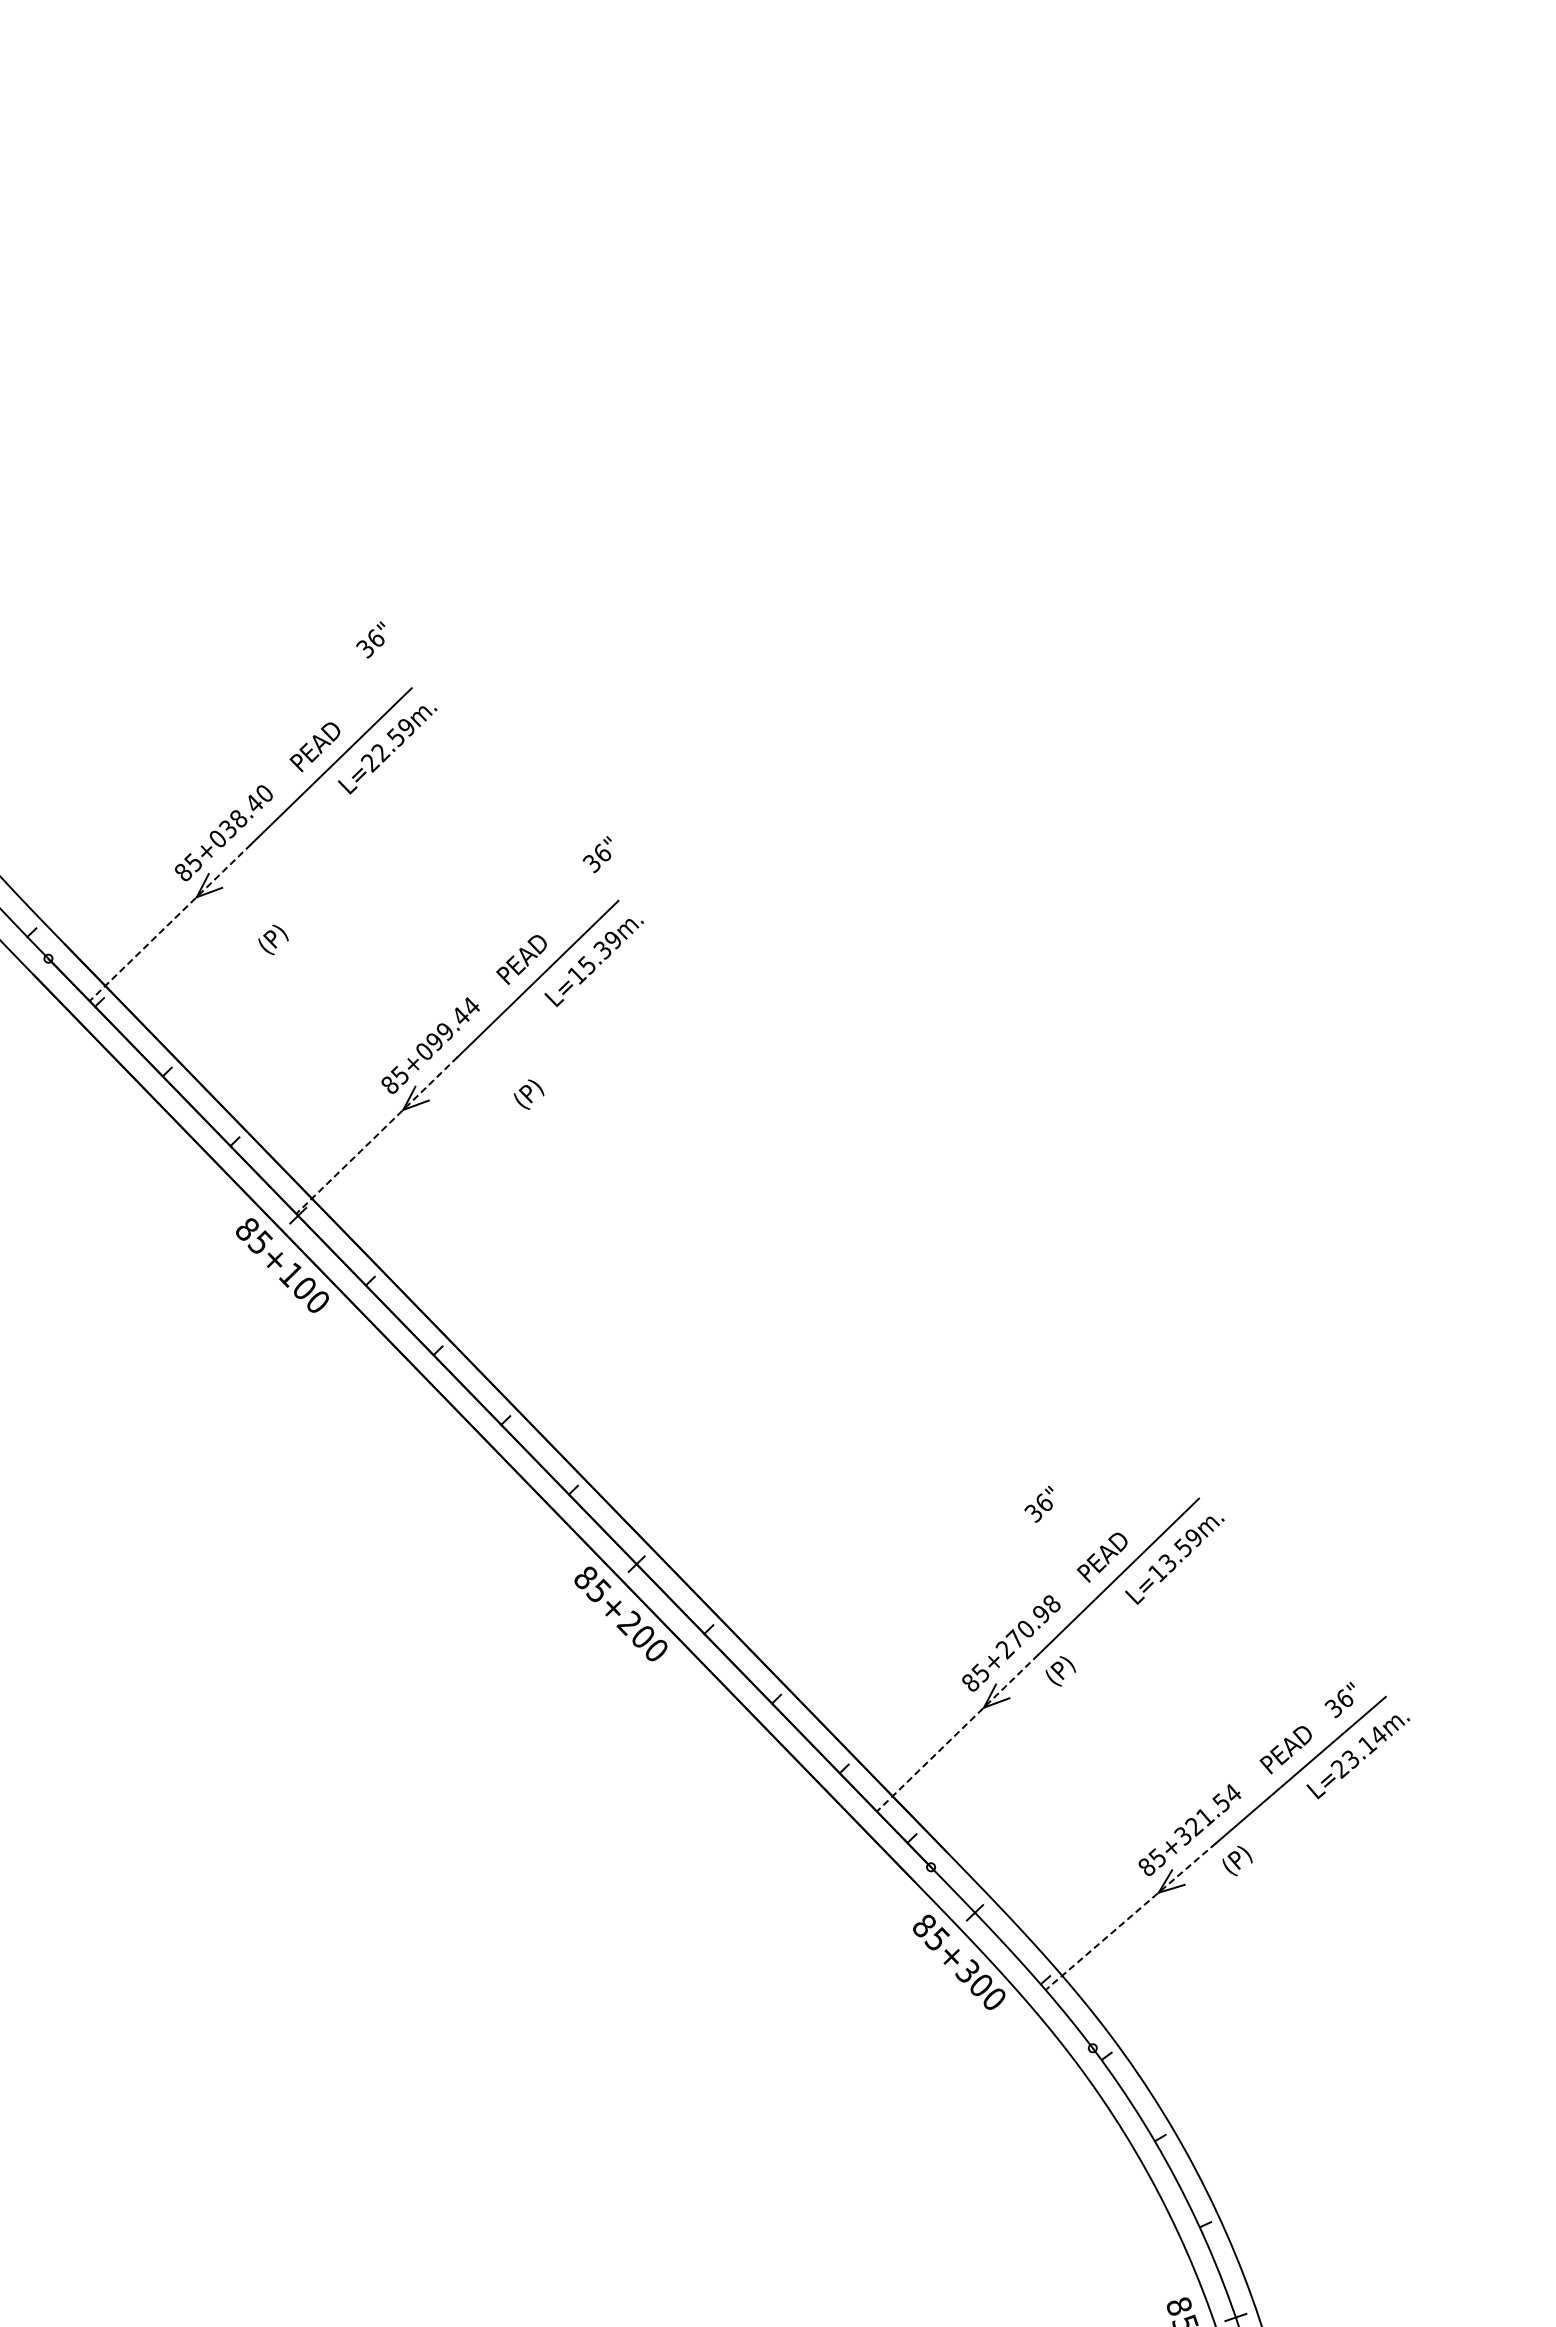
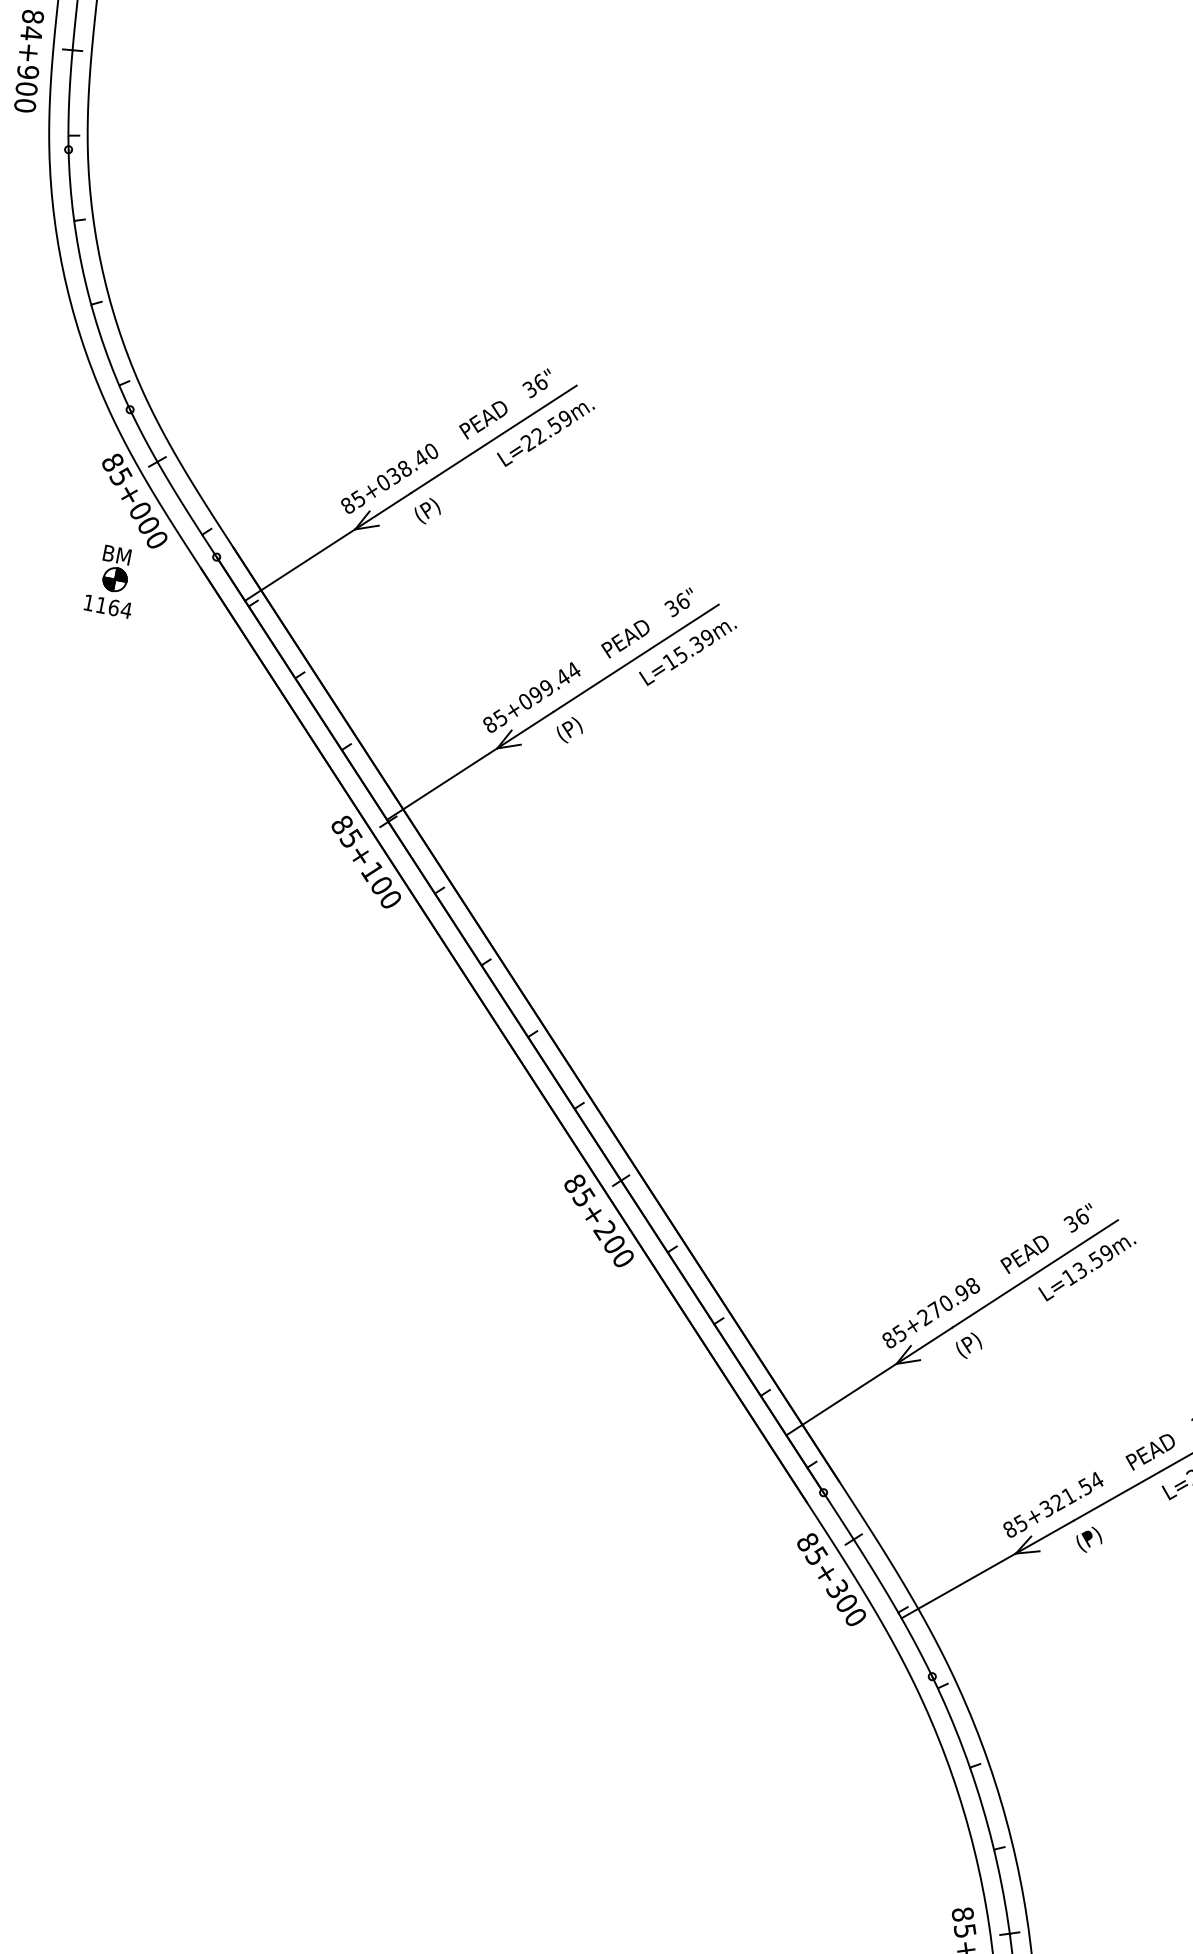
text: (370, 639) -> (535, 382), moved
text: (596, 854) -> (677, 601), moved
line: (169, 923) -> (327, 547), dashed -> solid
text: (273, 939) -> (427, 510), moved
text: (529, 1094) -> (570, 730), moved
line: (376, 1135) -> (469, 765), dashed -> solid
text: (1038, 1503) -> (1077, 1216), moved
line: (957, 1733) -> (869, 1381), dashed -> solid
line: (1130, 1916) -> (987, 1569), dashed -> solid

